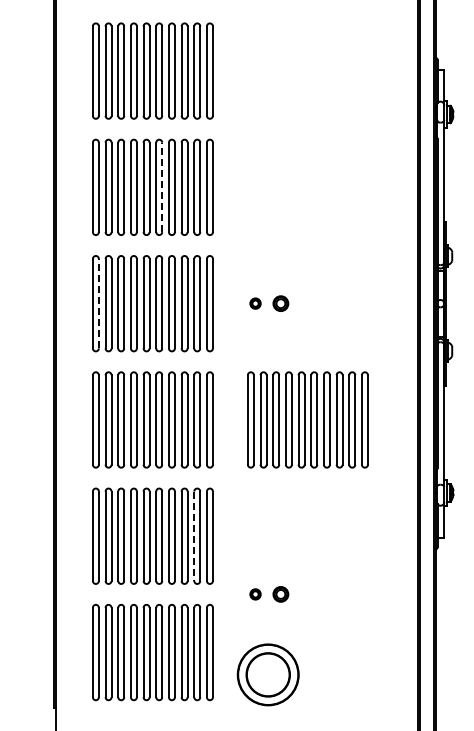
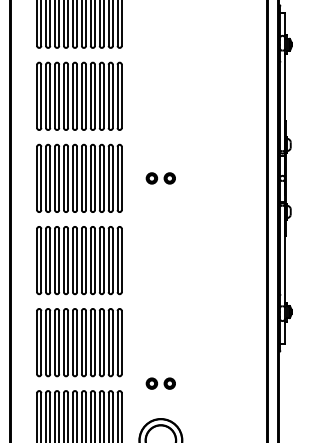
line: (162, 187) -> (86, 96), dashed -> solid
line: (98, 303) -> (41, 178), dashed -> solid
part: (255, 303) -> (151, 178), size x1.43
part: (307, 419) -> (188, 260), removed
line: (194, 536) -> (108, 342), dashed -> solid
part: (255, 594) -> (151, 383), size x1.43

